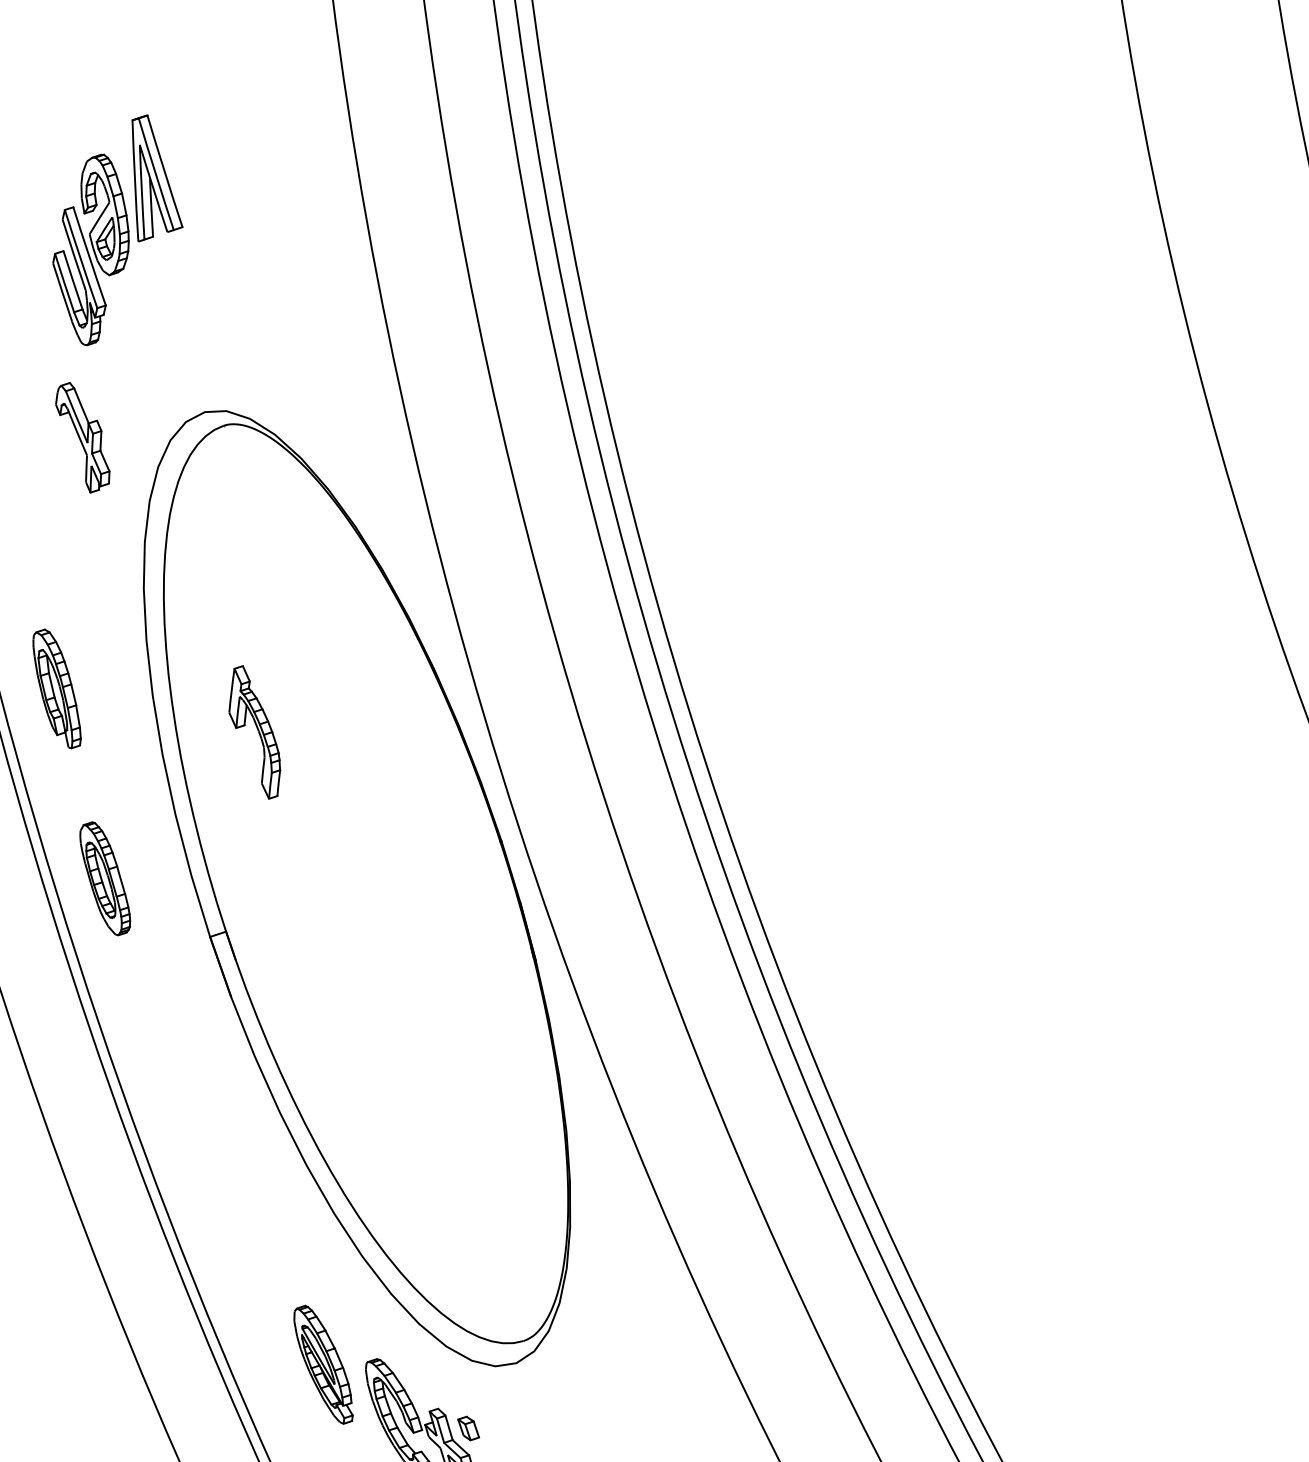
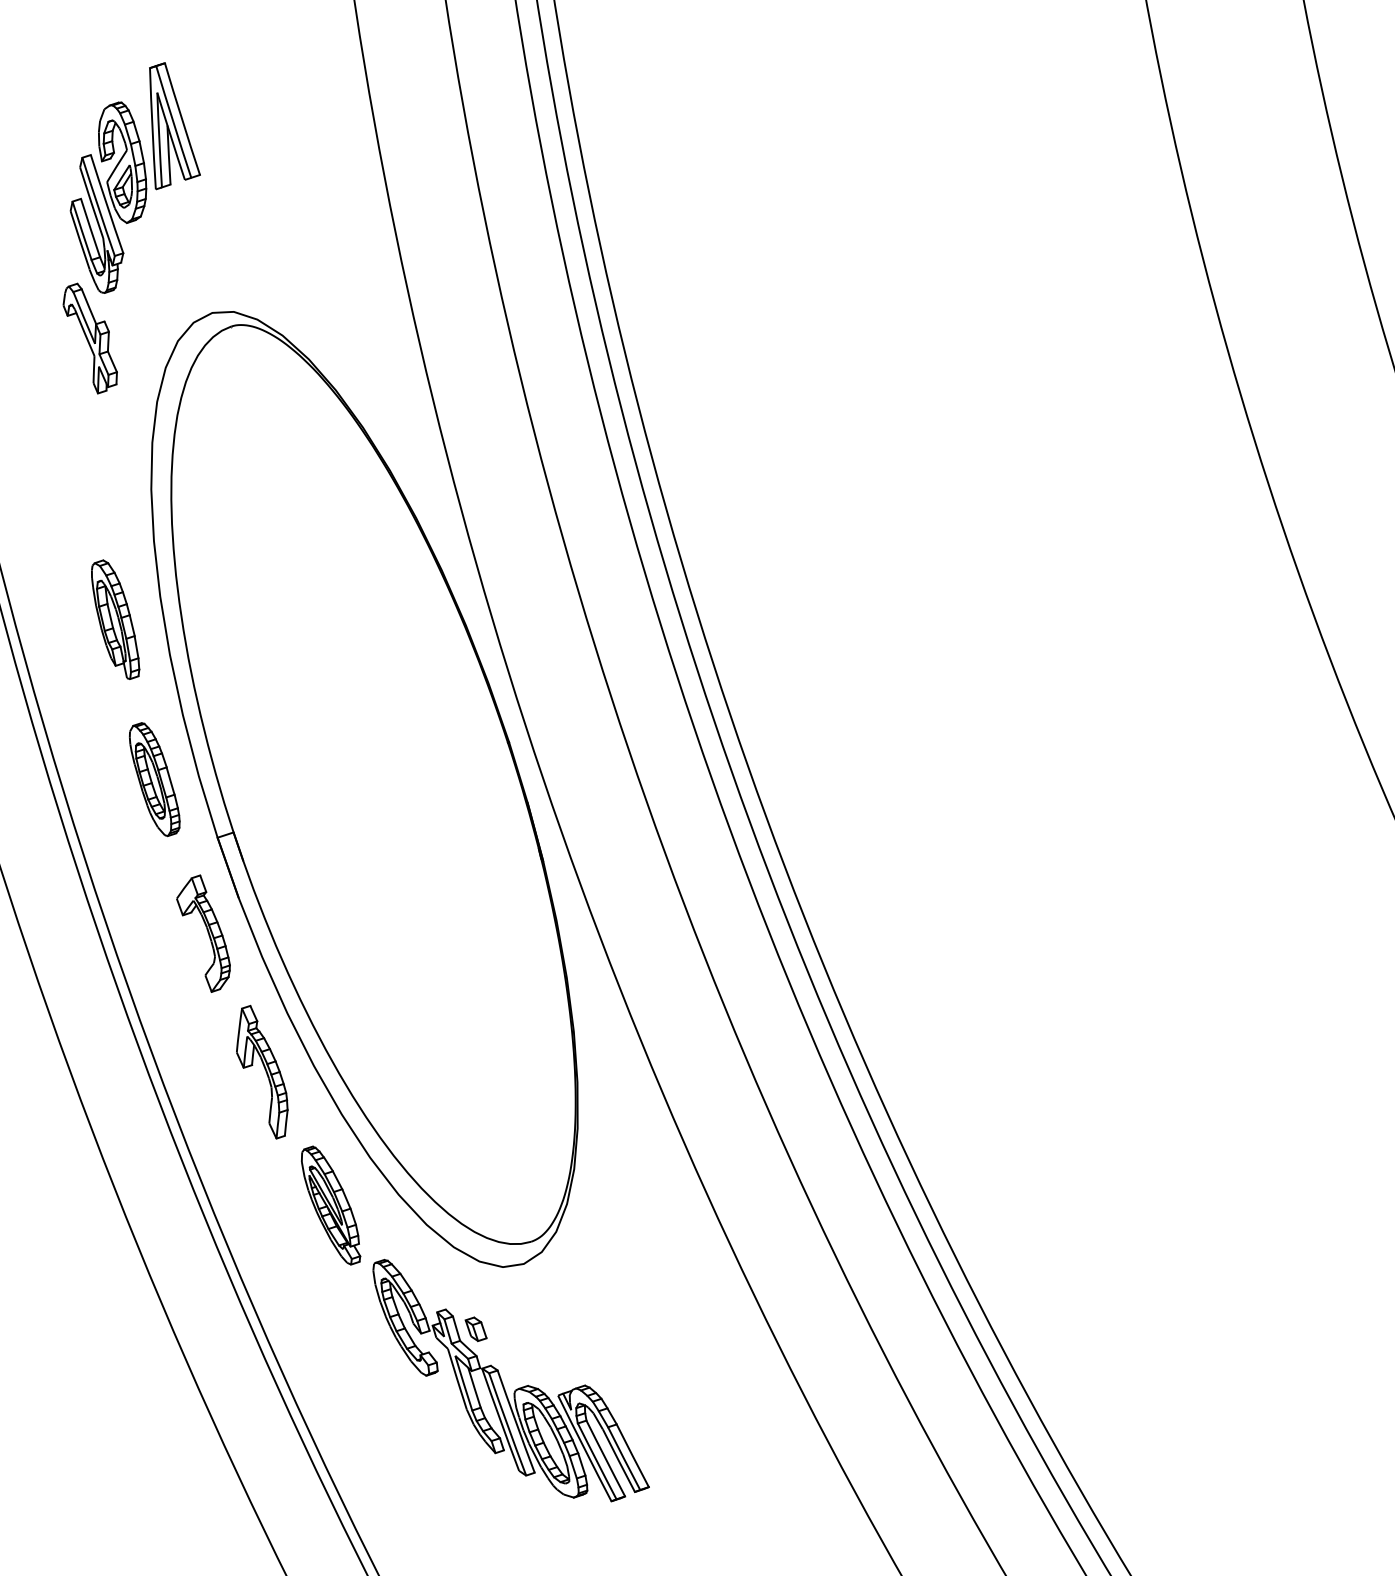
part: (117, 229) -> (134, 177), moved
part: (57, 688) -> (115, 619), moved
part: (255, 731) -> (262, 1071), moved
part: (105, 878) -> (154, 779), moved
part: (196, 1032) -> (203, 933), added
part: (324, 1364) -> (331, 1205), moved

